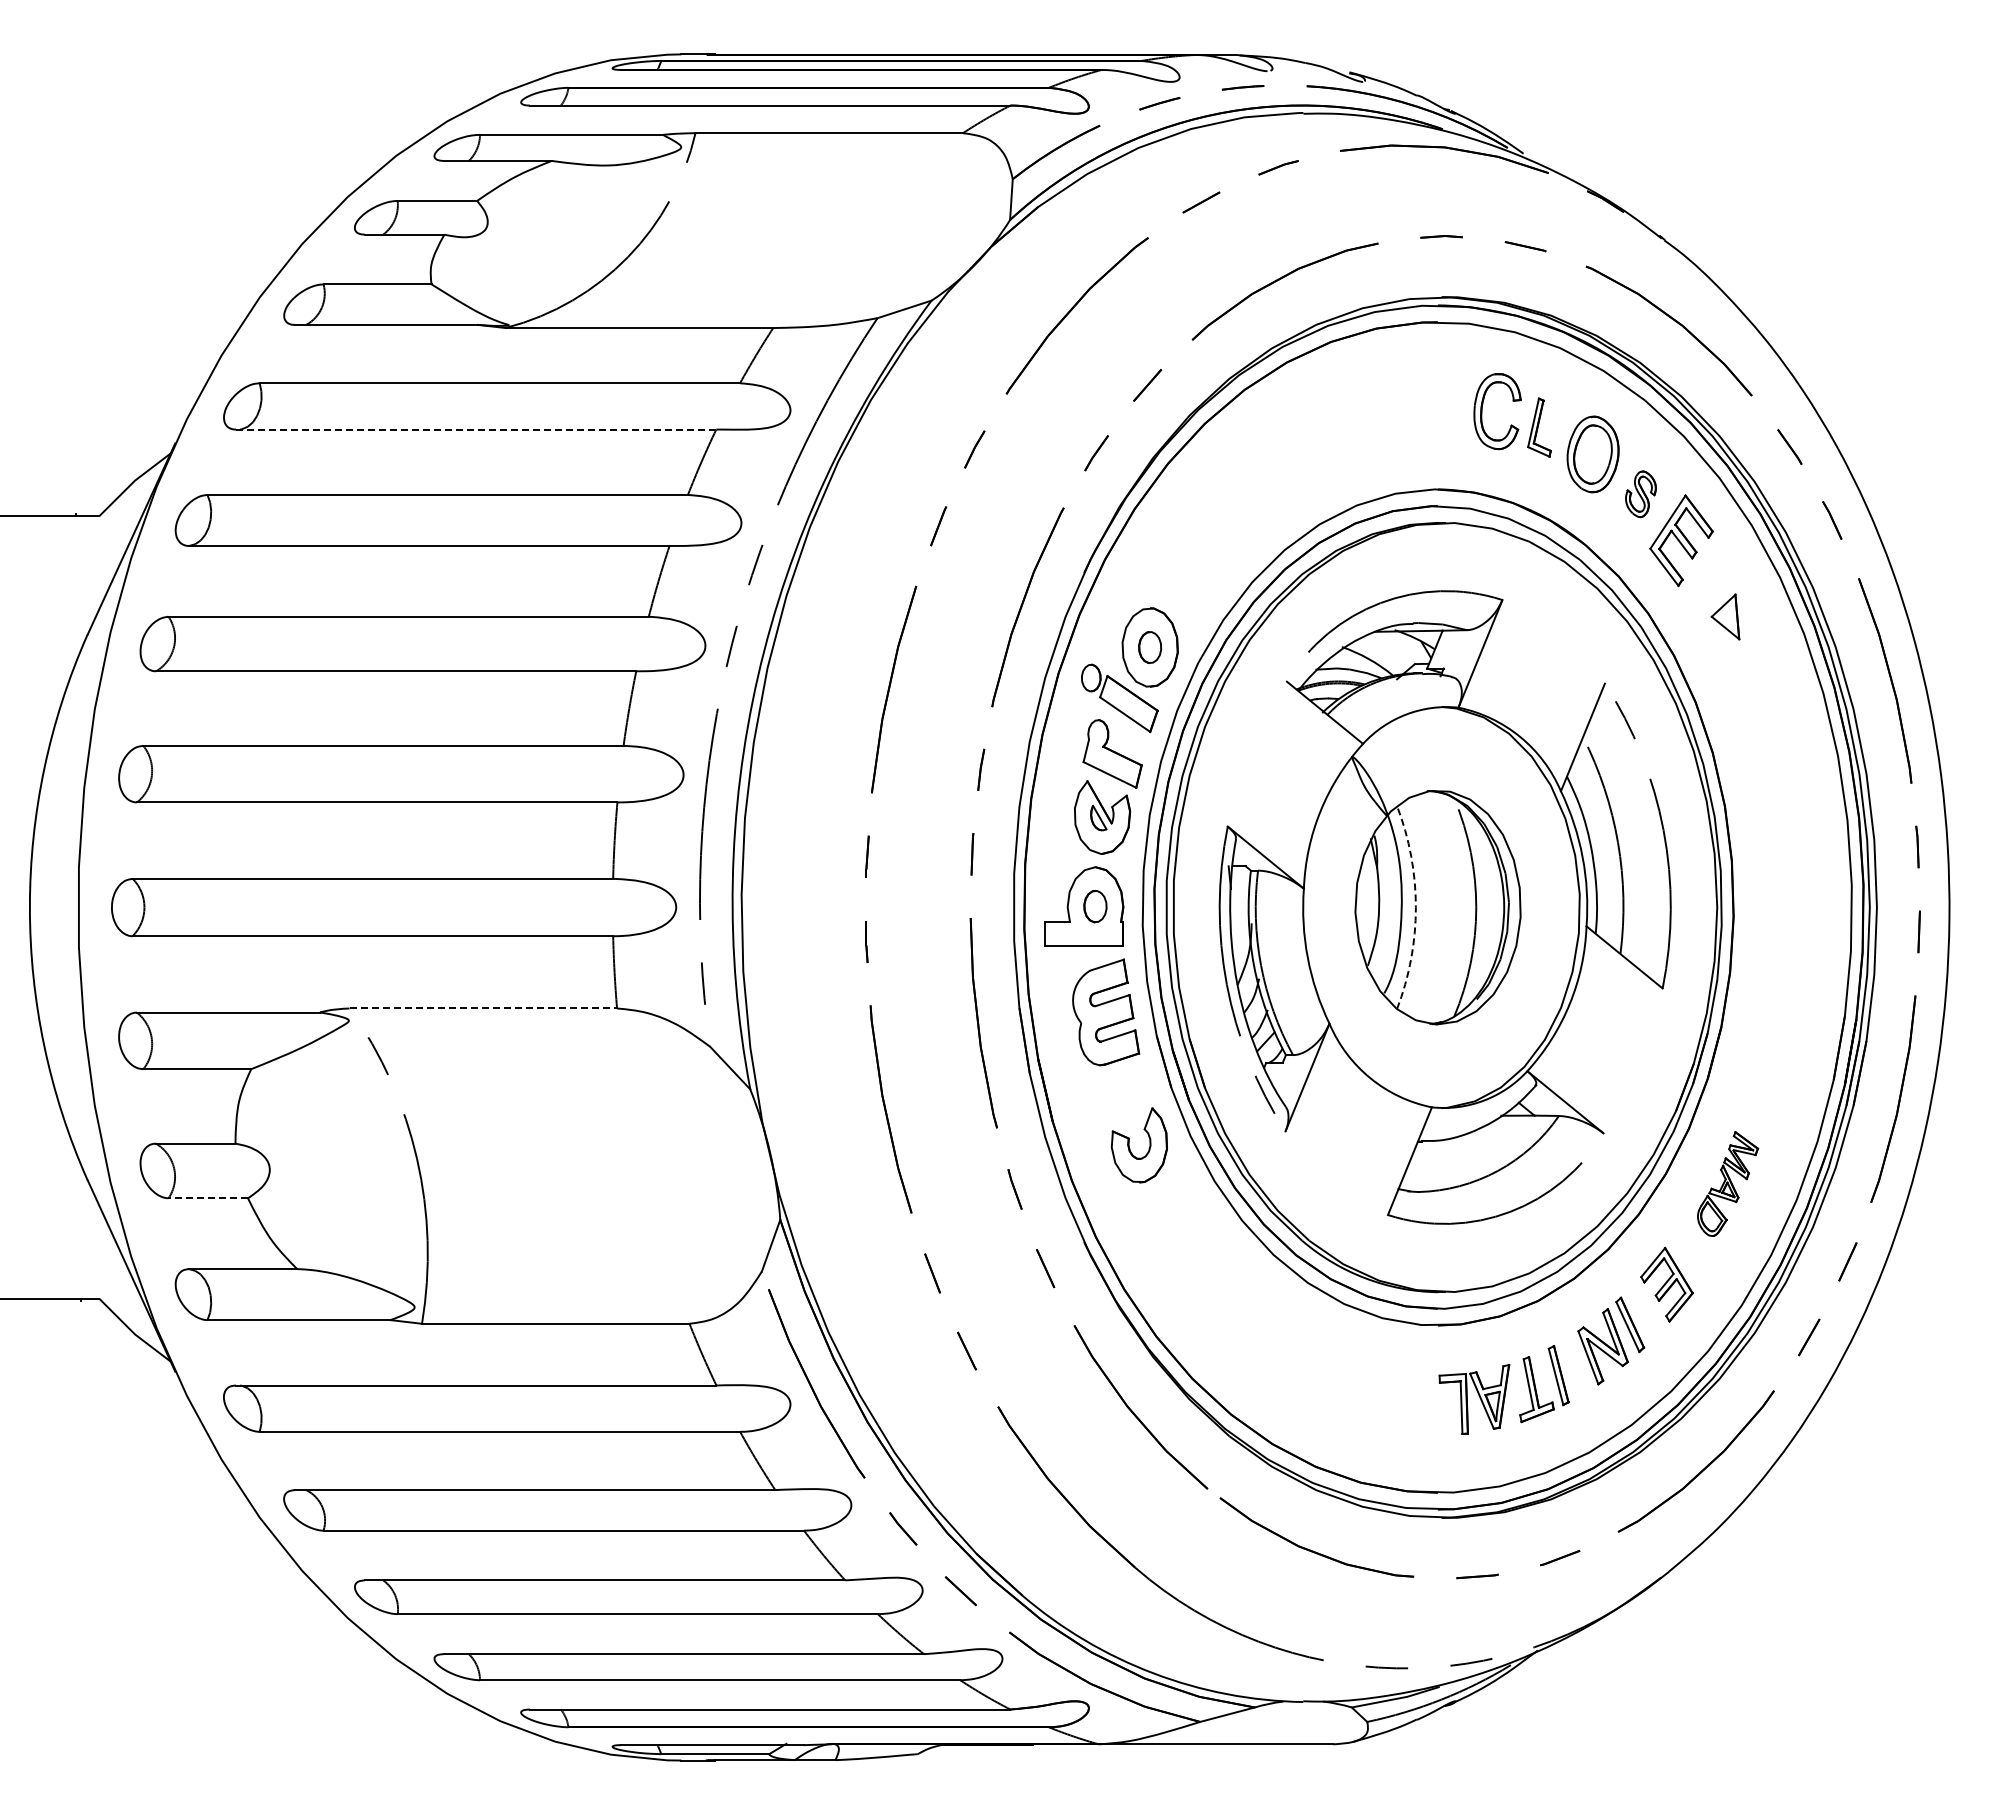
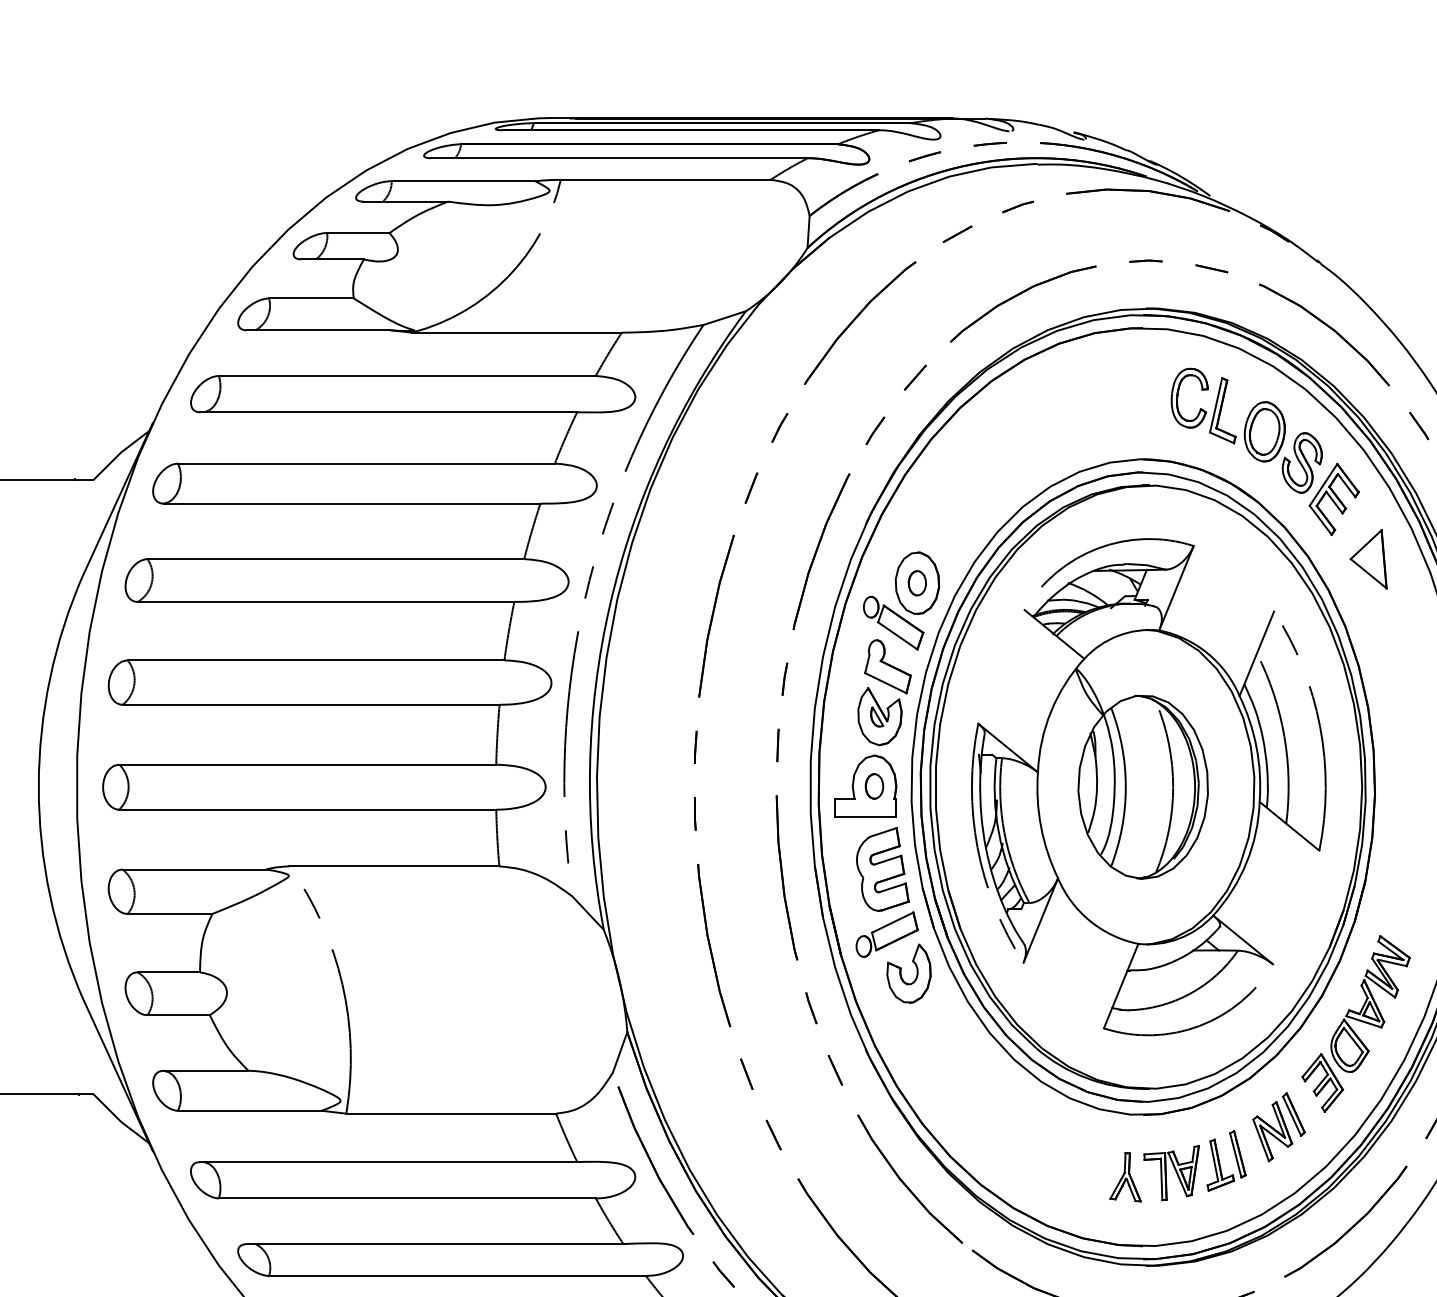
part: (1539, 427) -> (1222, 410), size x1.43
line: (475, 429) -> (388, 412), dashed -> solid
part: (1640, 494) -> (1301, 463), size x1.67
part: (1725, 616) -> (1368, 558), size x1.67
arc: (1415, 907) -> (1125, 787), dashed -> solid
line: (483, 1008) -> (394, 866), dashed -> solid
part: (1111, 1095) -> (887, 934), added
part: (1727, 1183) -> (1370, 1003), size x1.67
line: (208, 1198) -> (178, 1015), dashed -> solid
part: (1415, 1404) -> (1125, 1176), added

